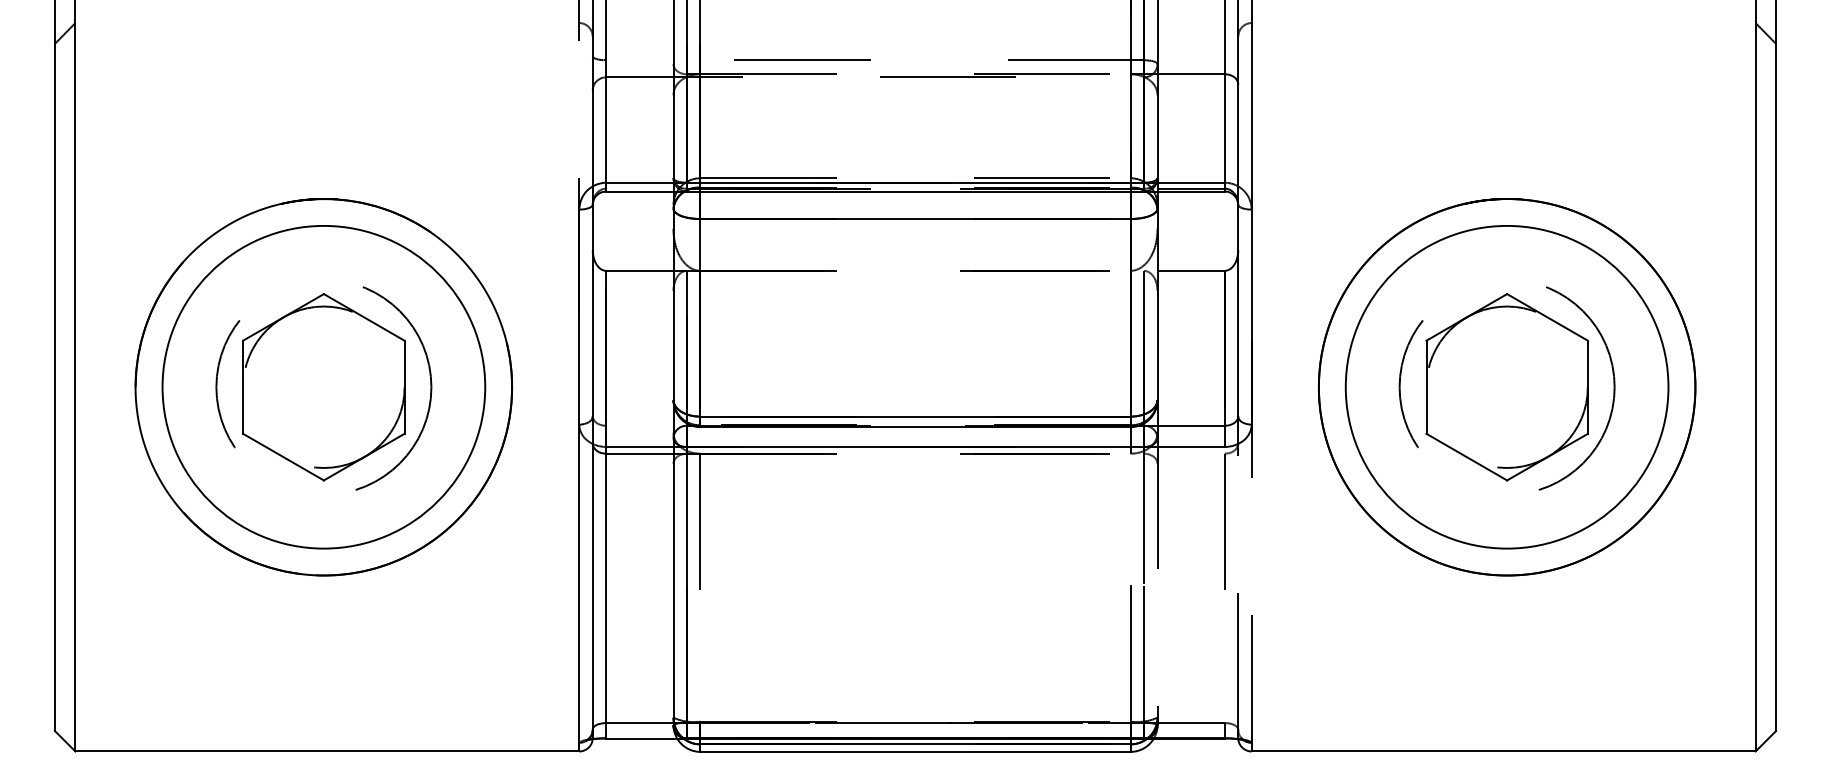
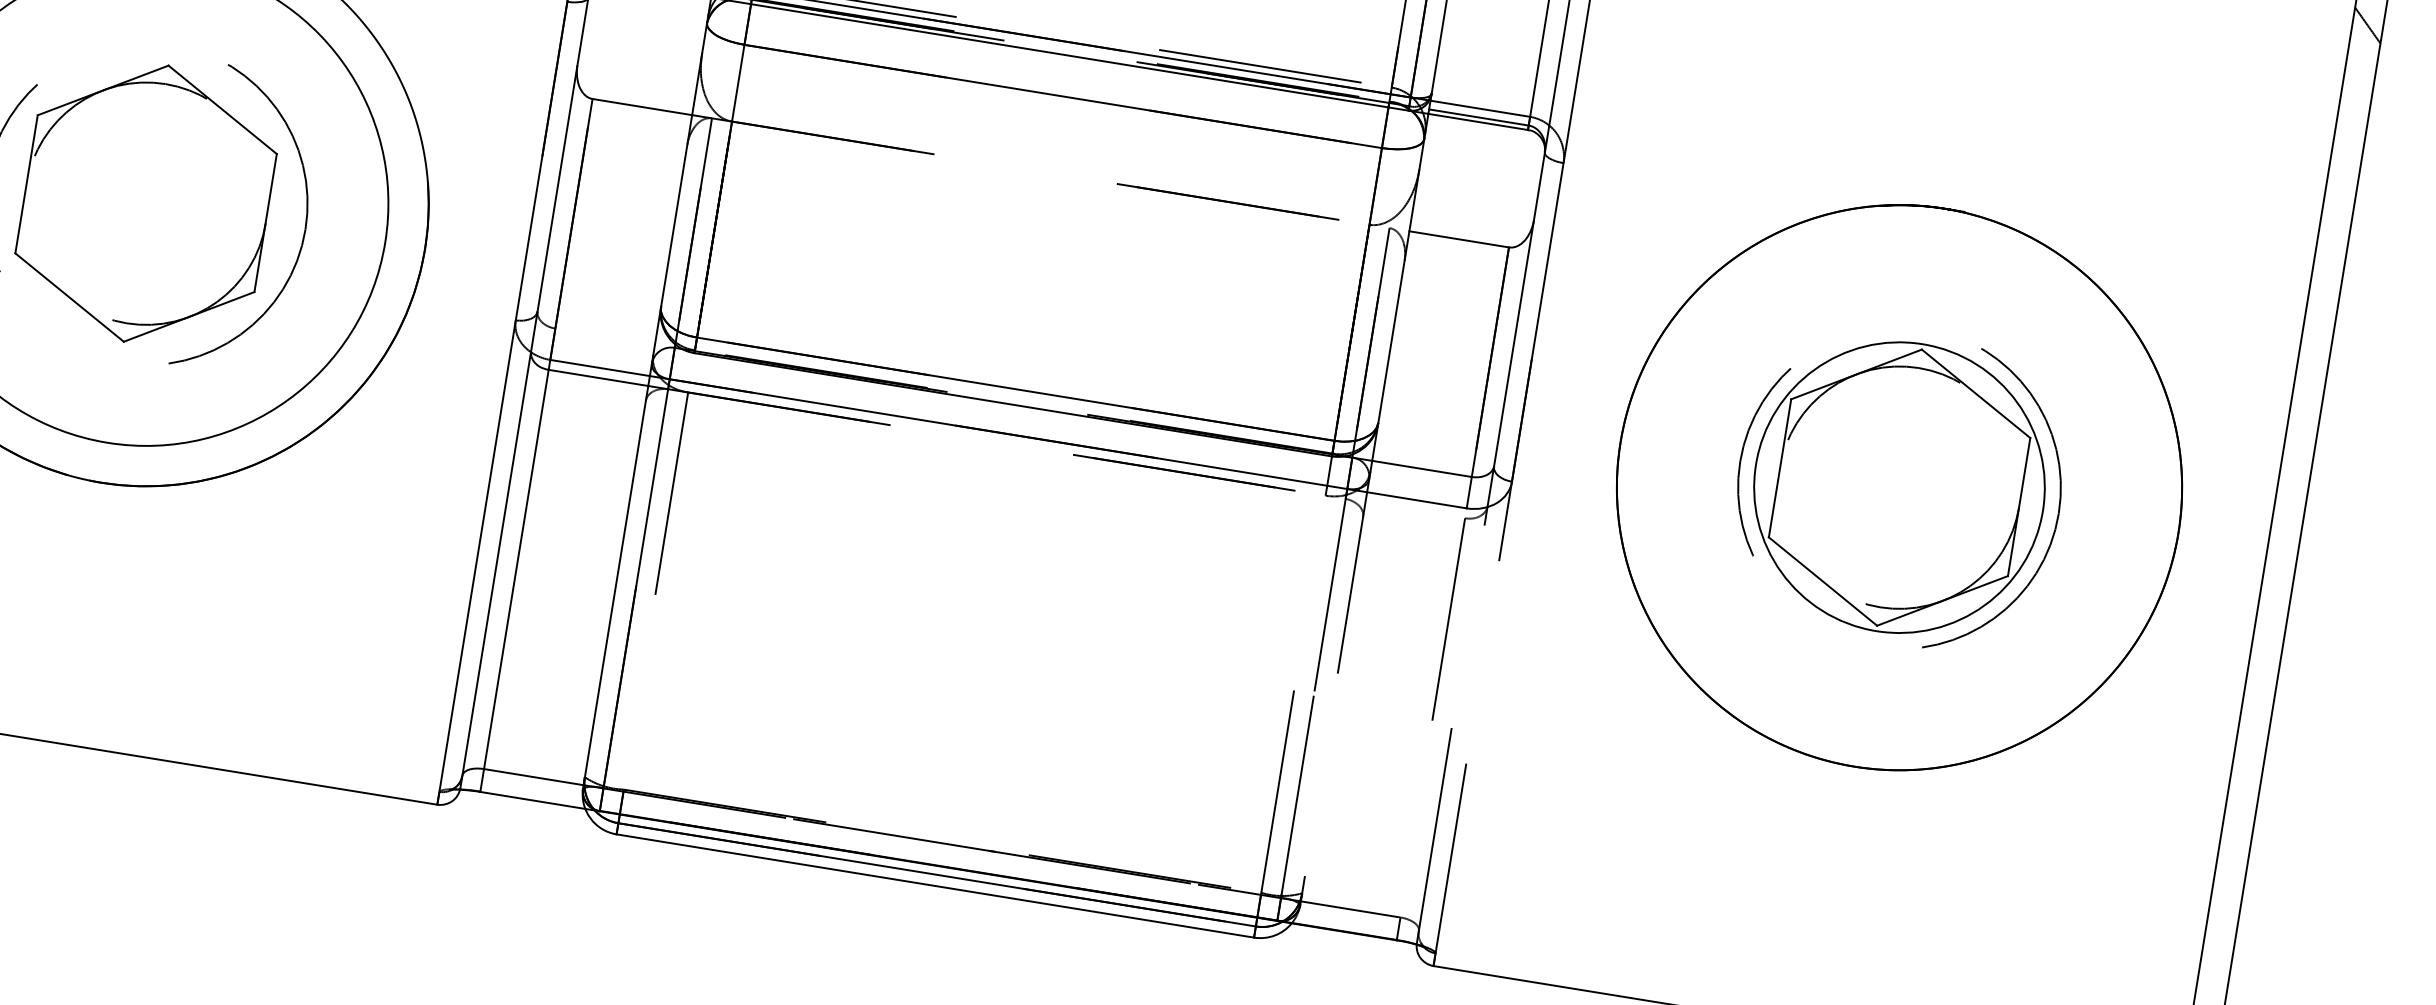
circle: (1506, 386) -> (1898, 486), size x0.6

